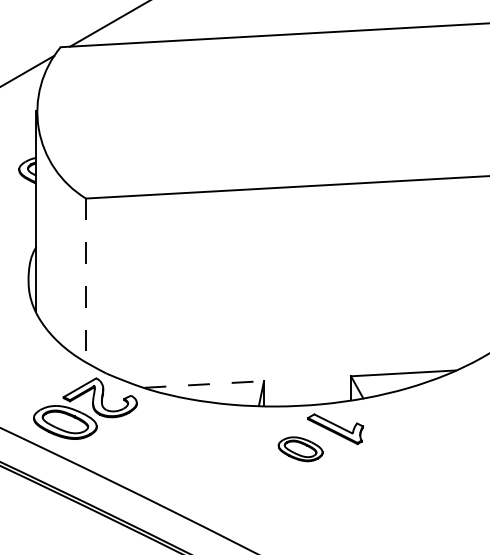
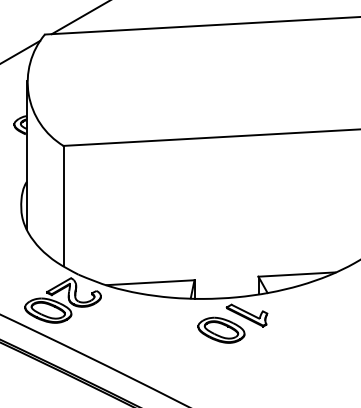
line: (86, 280) -> (63, 206), dashed -> solid
line: (204, 384) -> (150, 282), dashed -> solid
part: (300, 449) -> (221, 330), size x1.43

